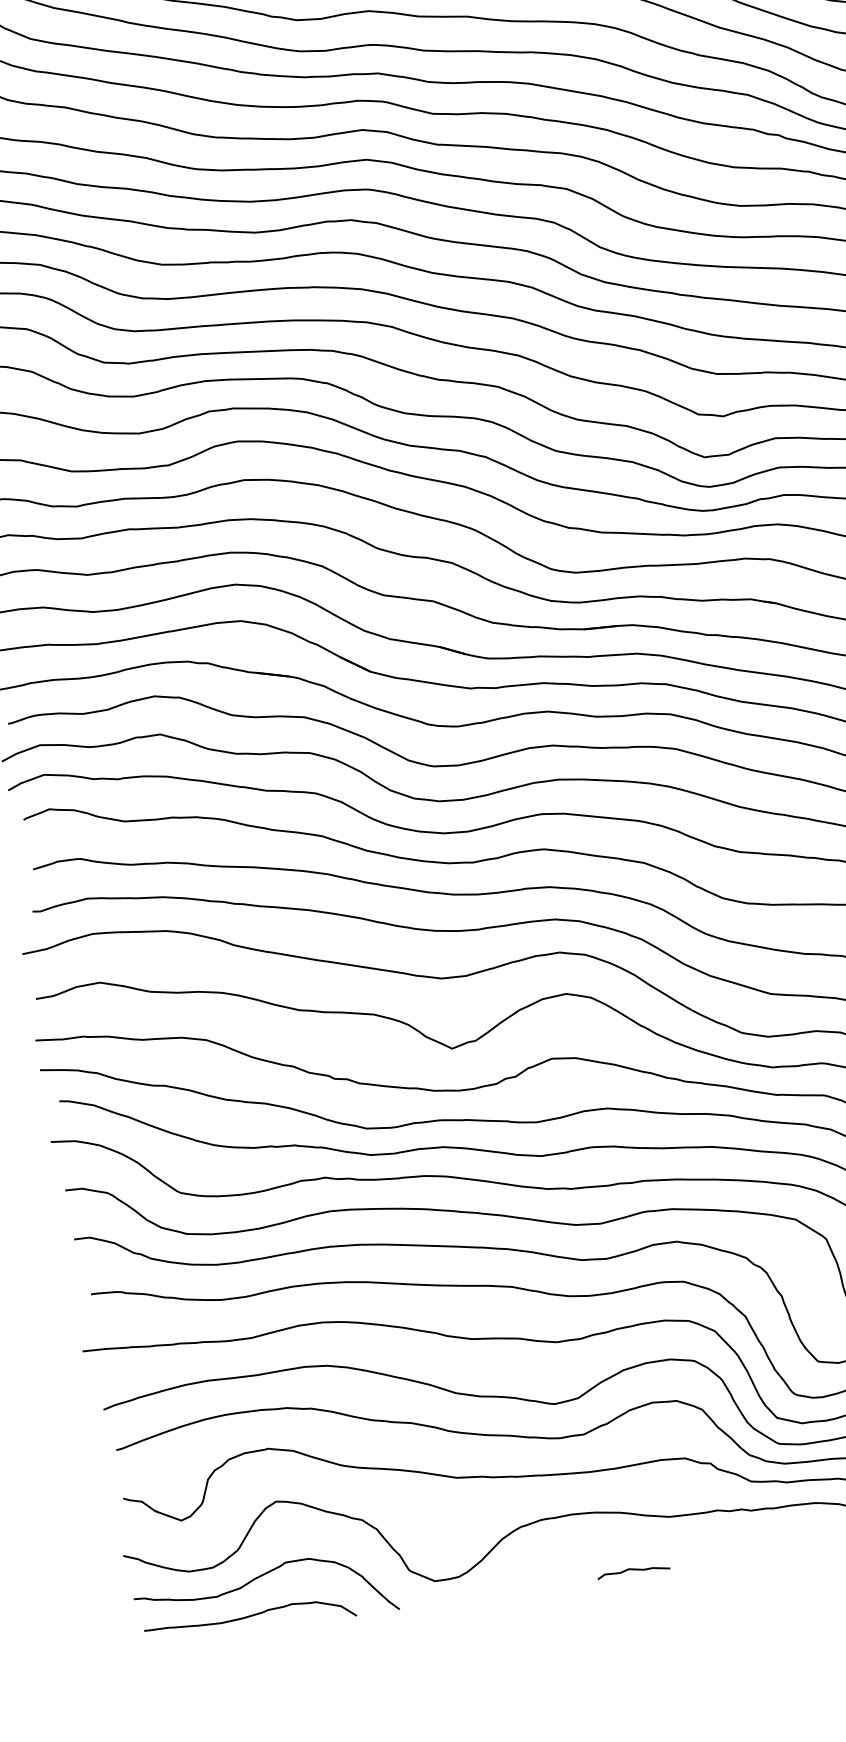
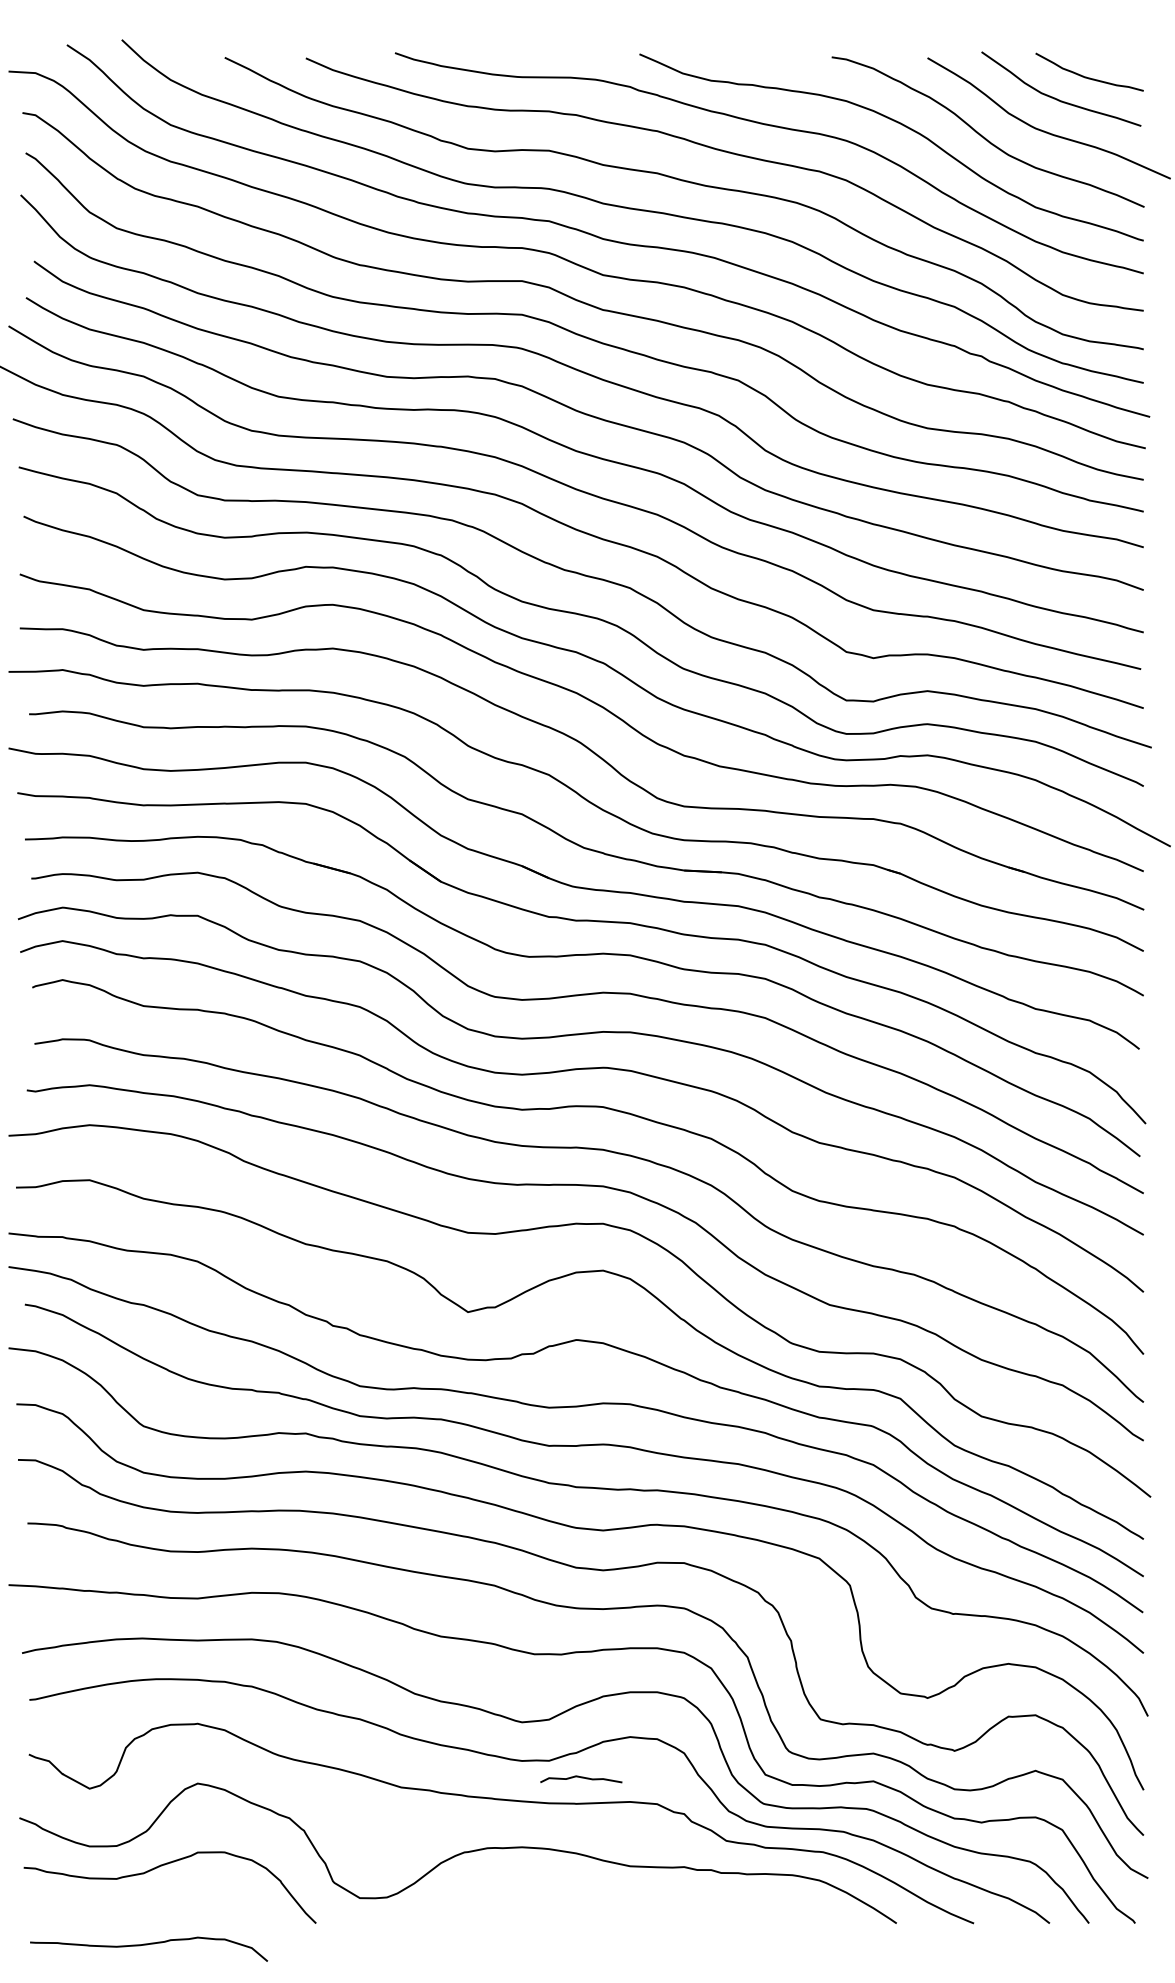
curve: (633, 1570) -> (581, 1778), moved
curve: (248, 1617) -> (147, 1945), moved

